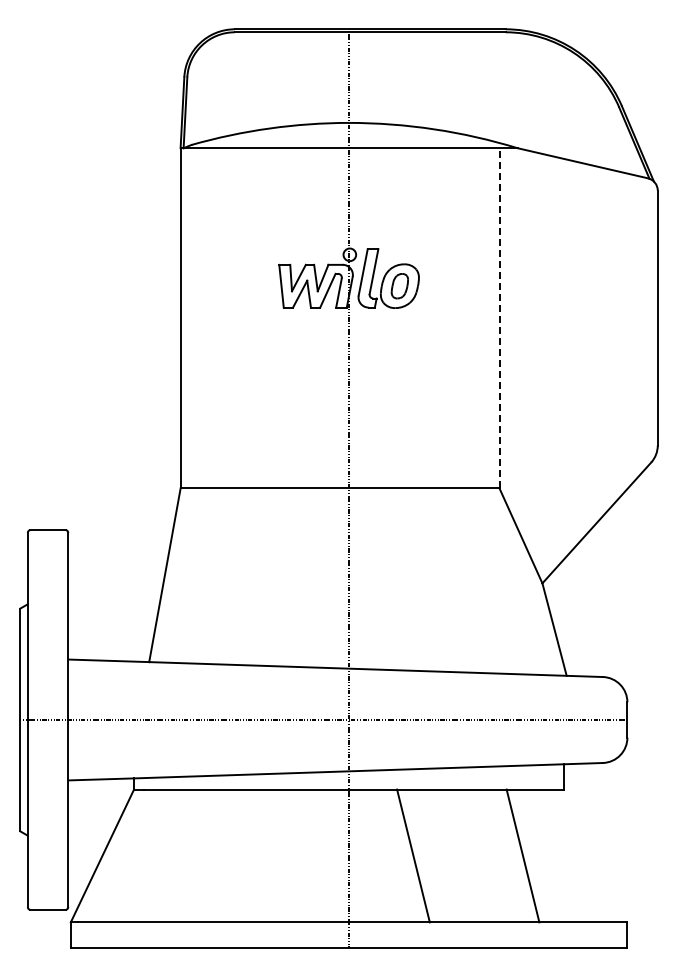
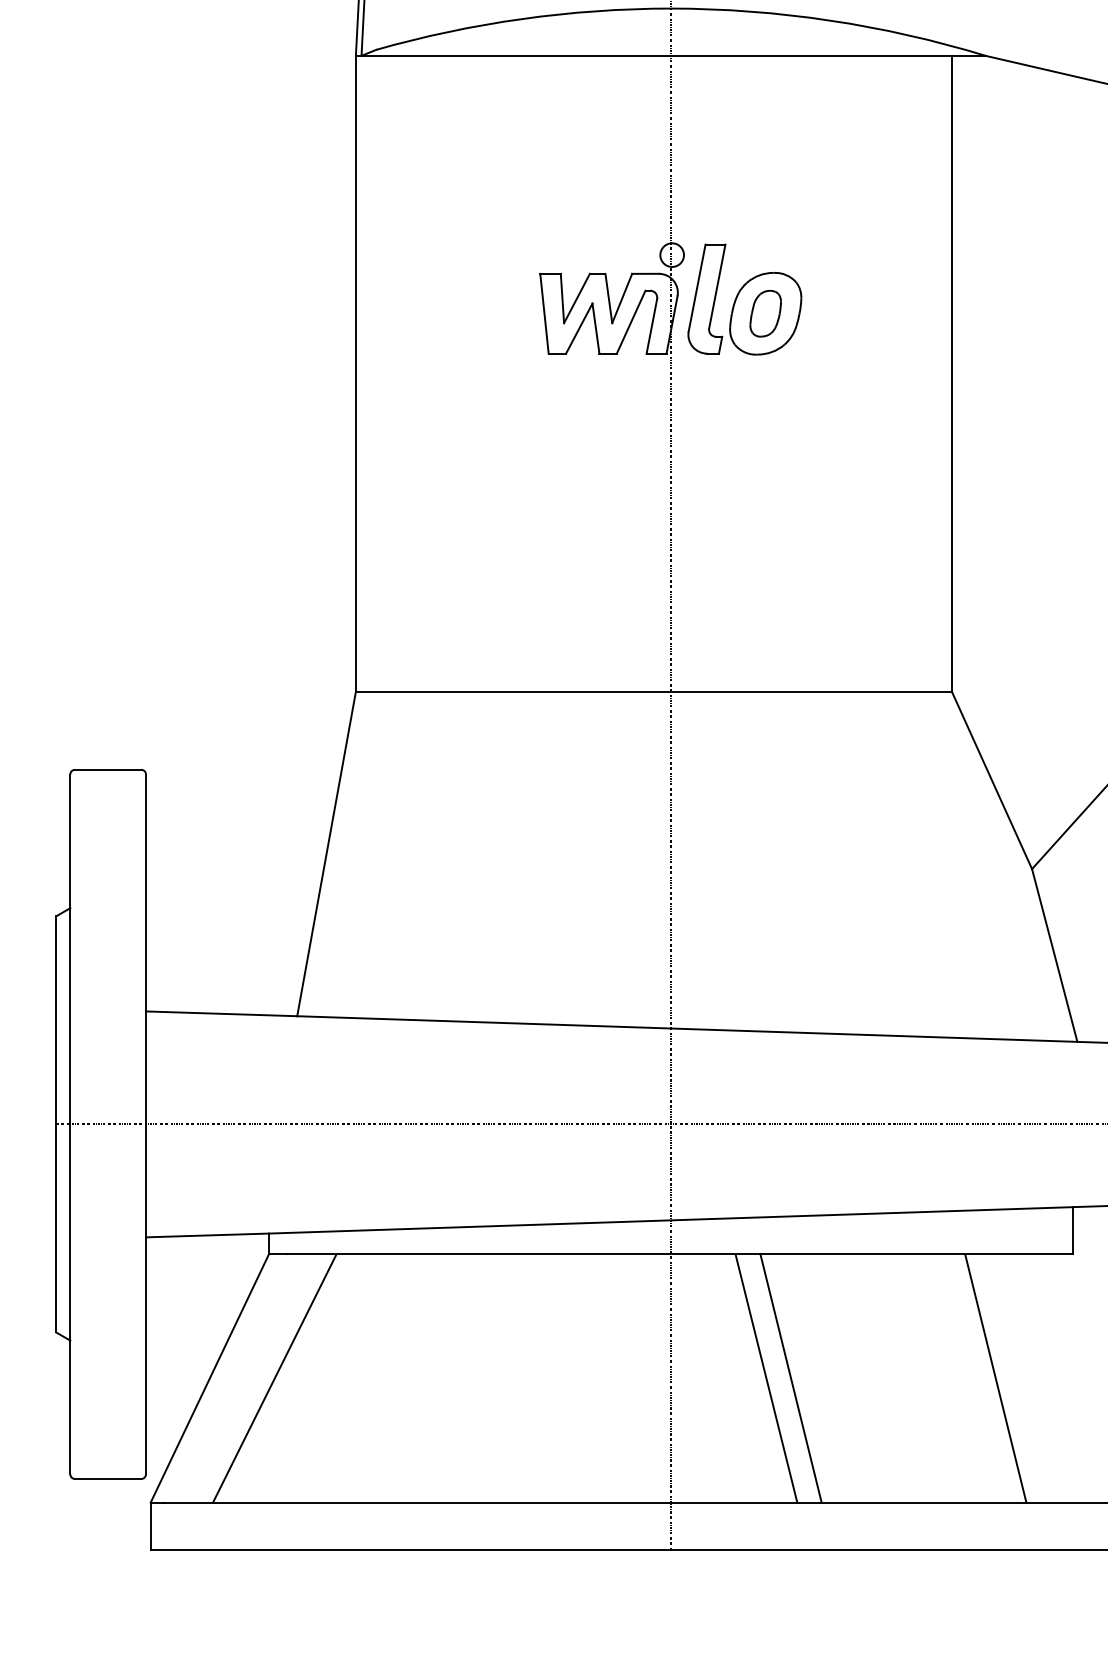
line: (499, 317) -> (951, 372), dashed -> solid
line: (137, 855) -> (275, 1377), added
line: (399, 855) -> (764, 1377), added

